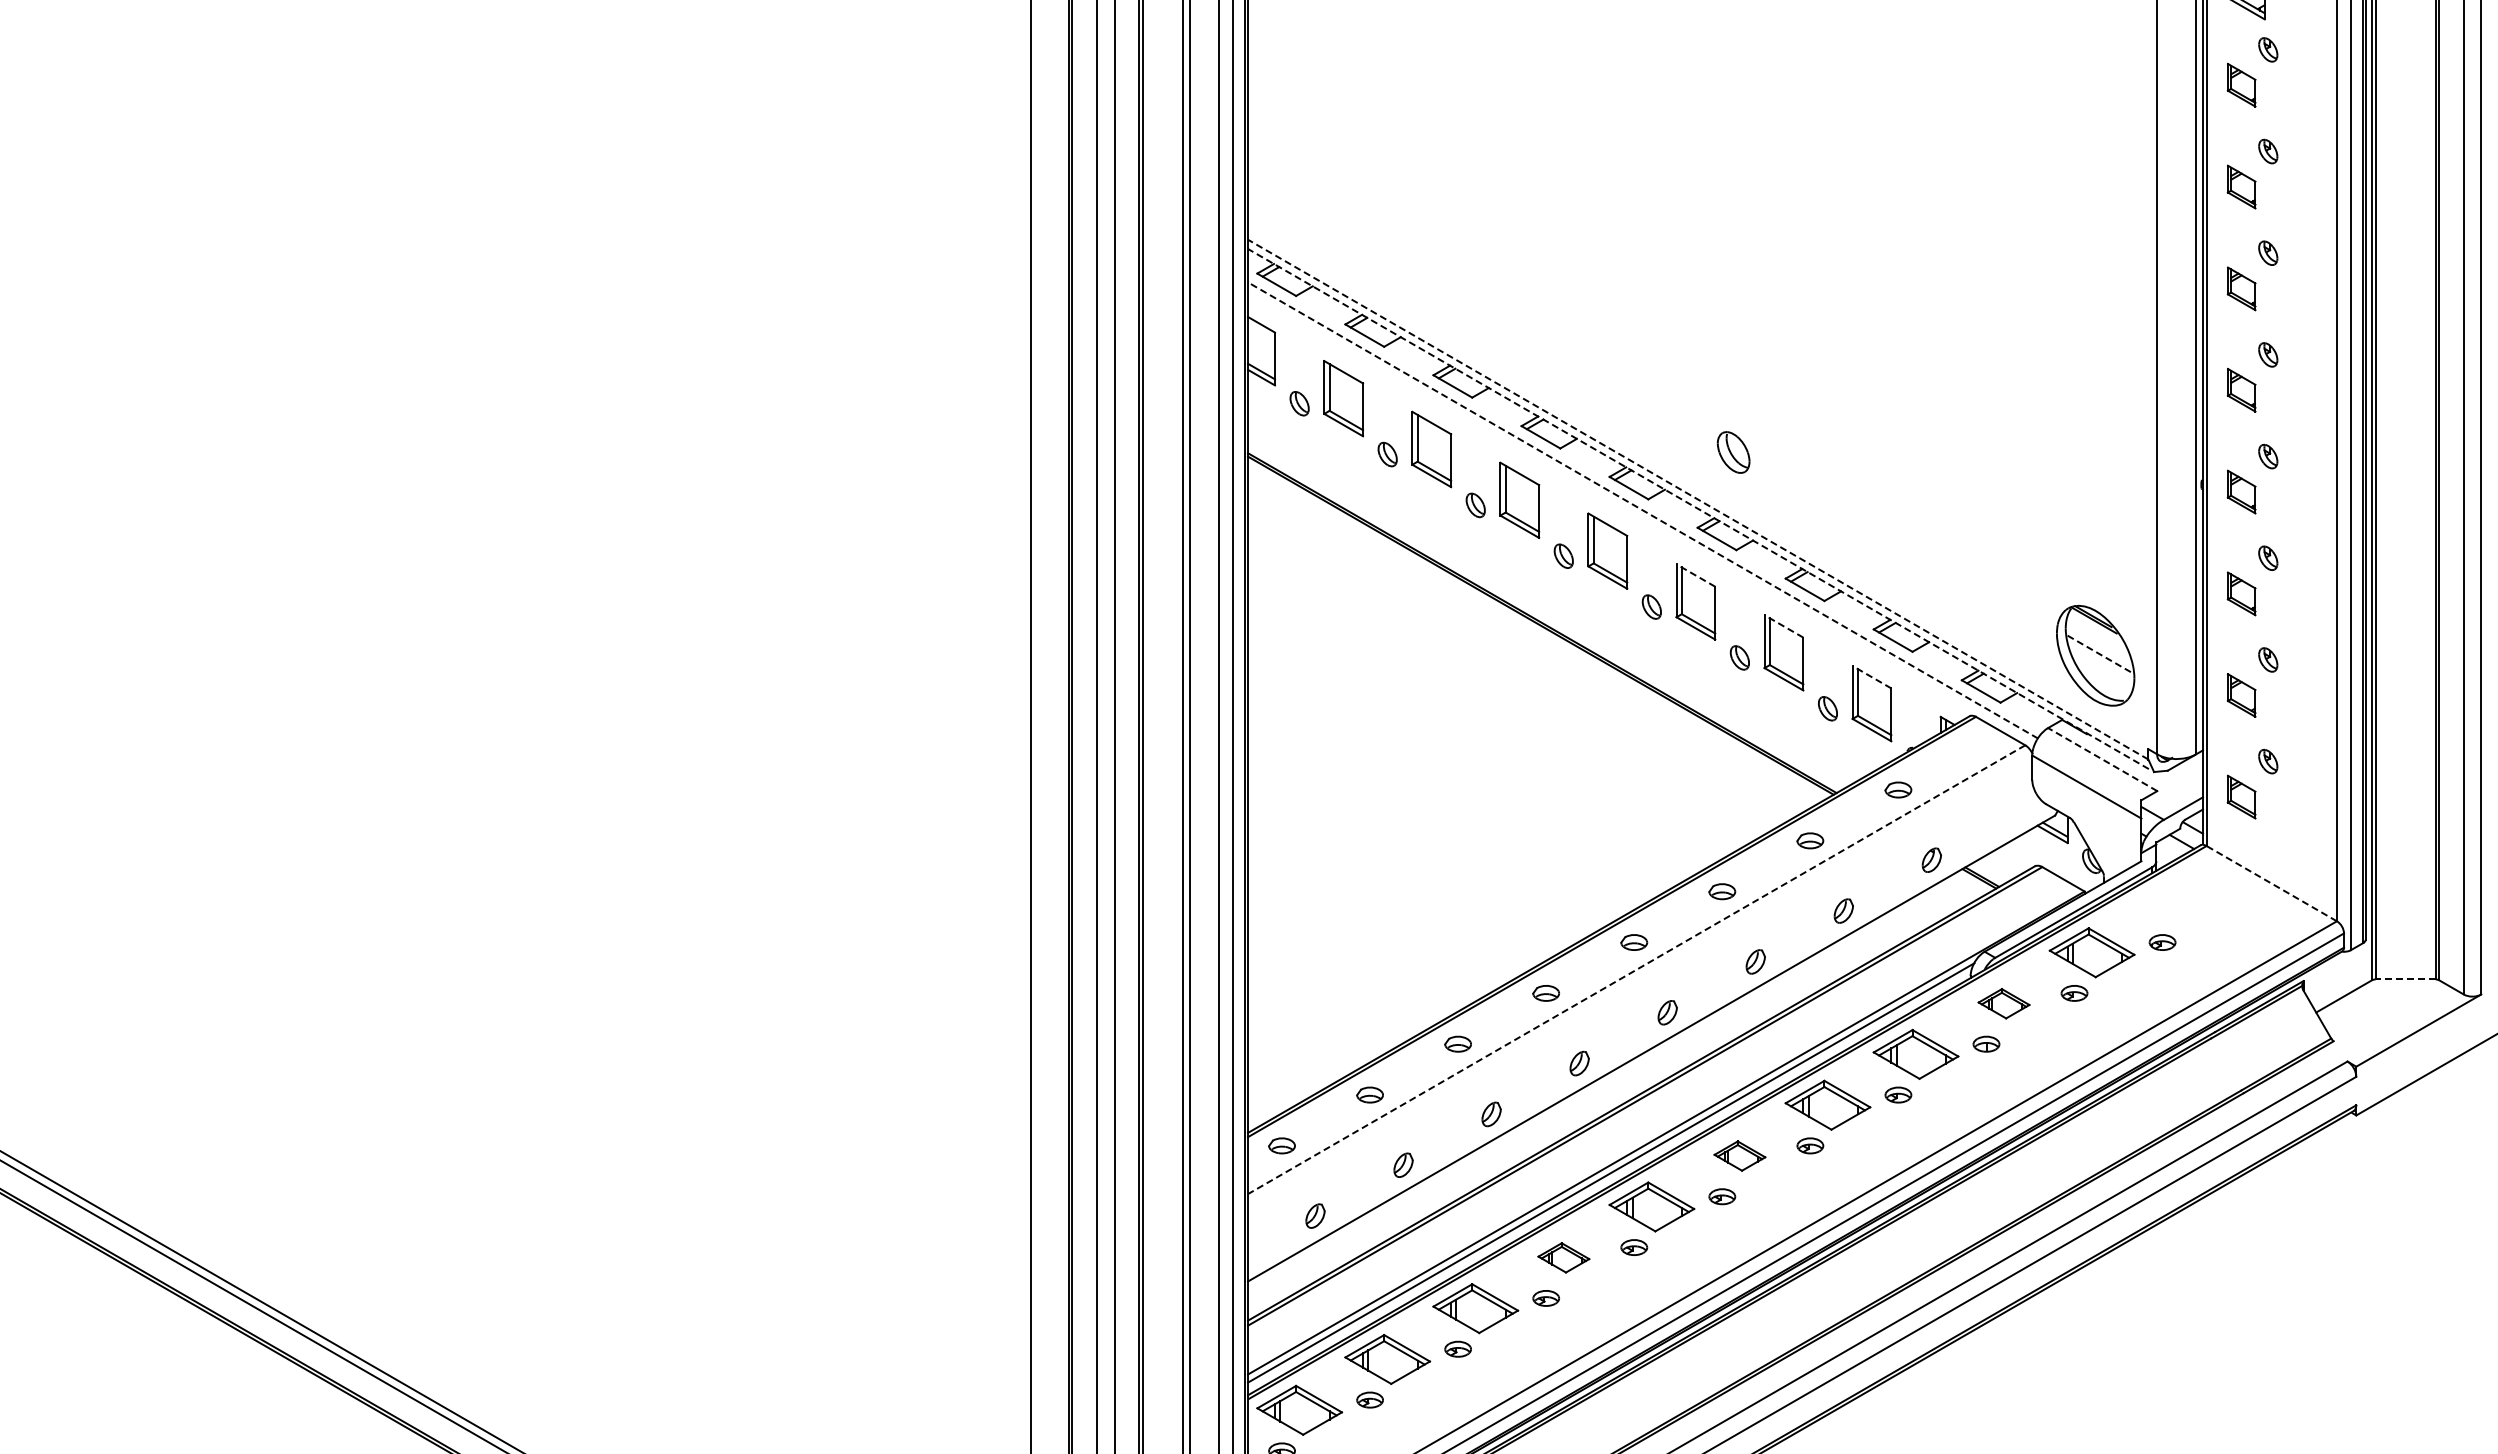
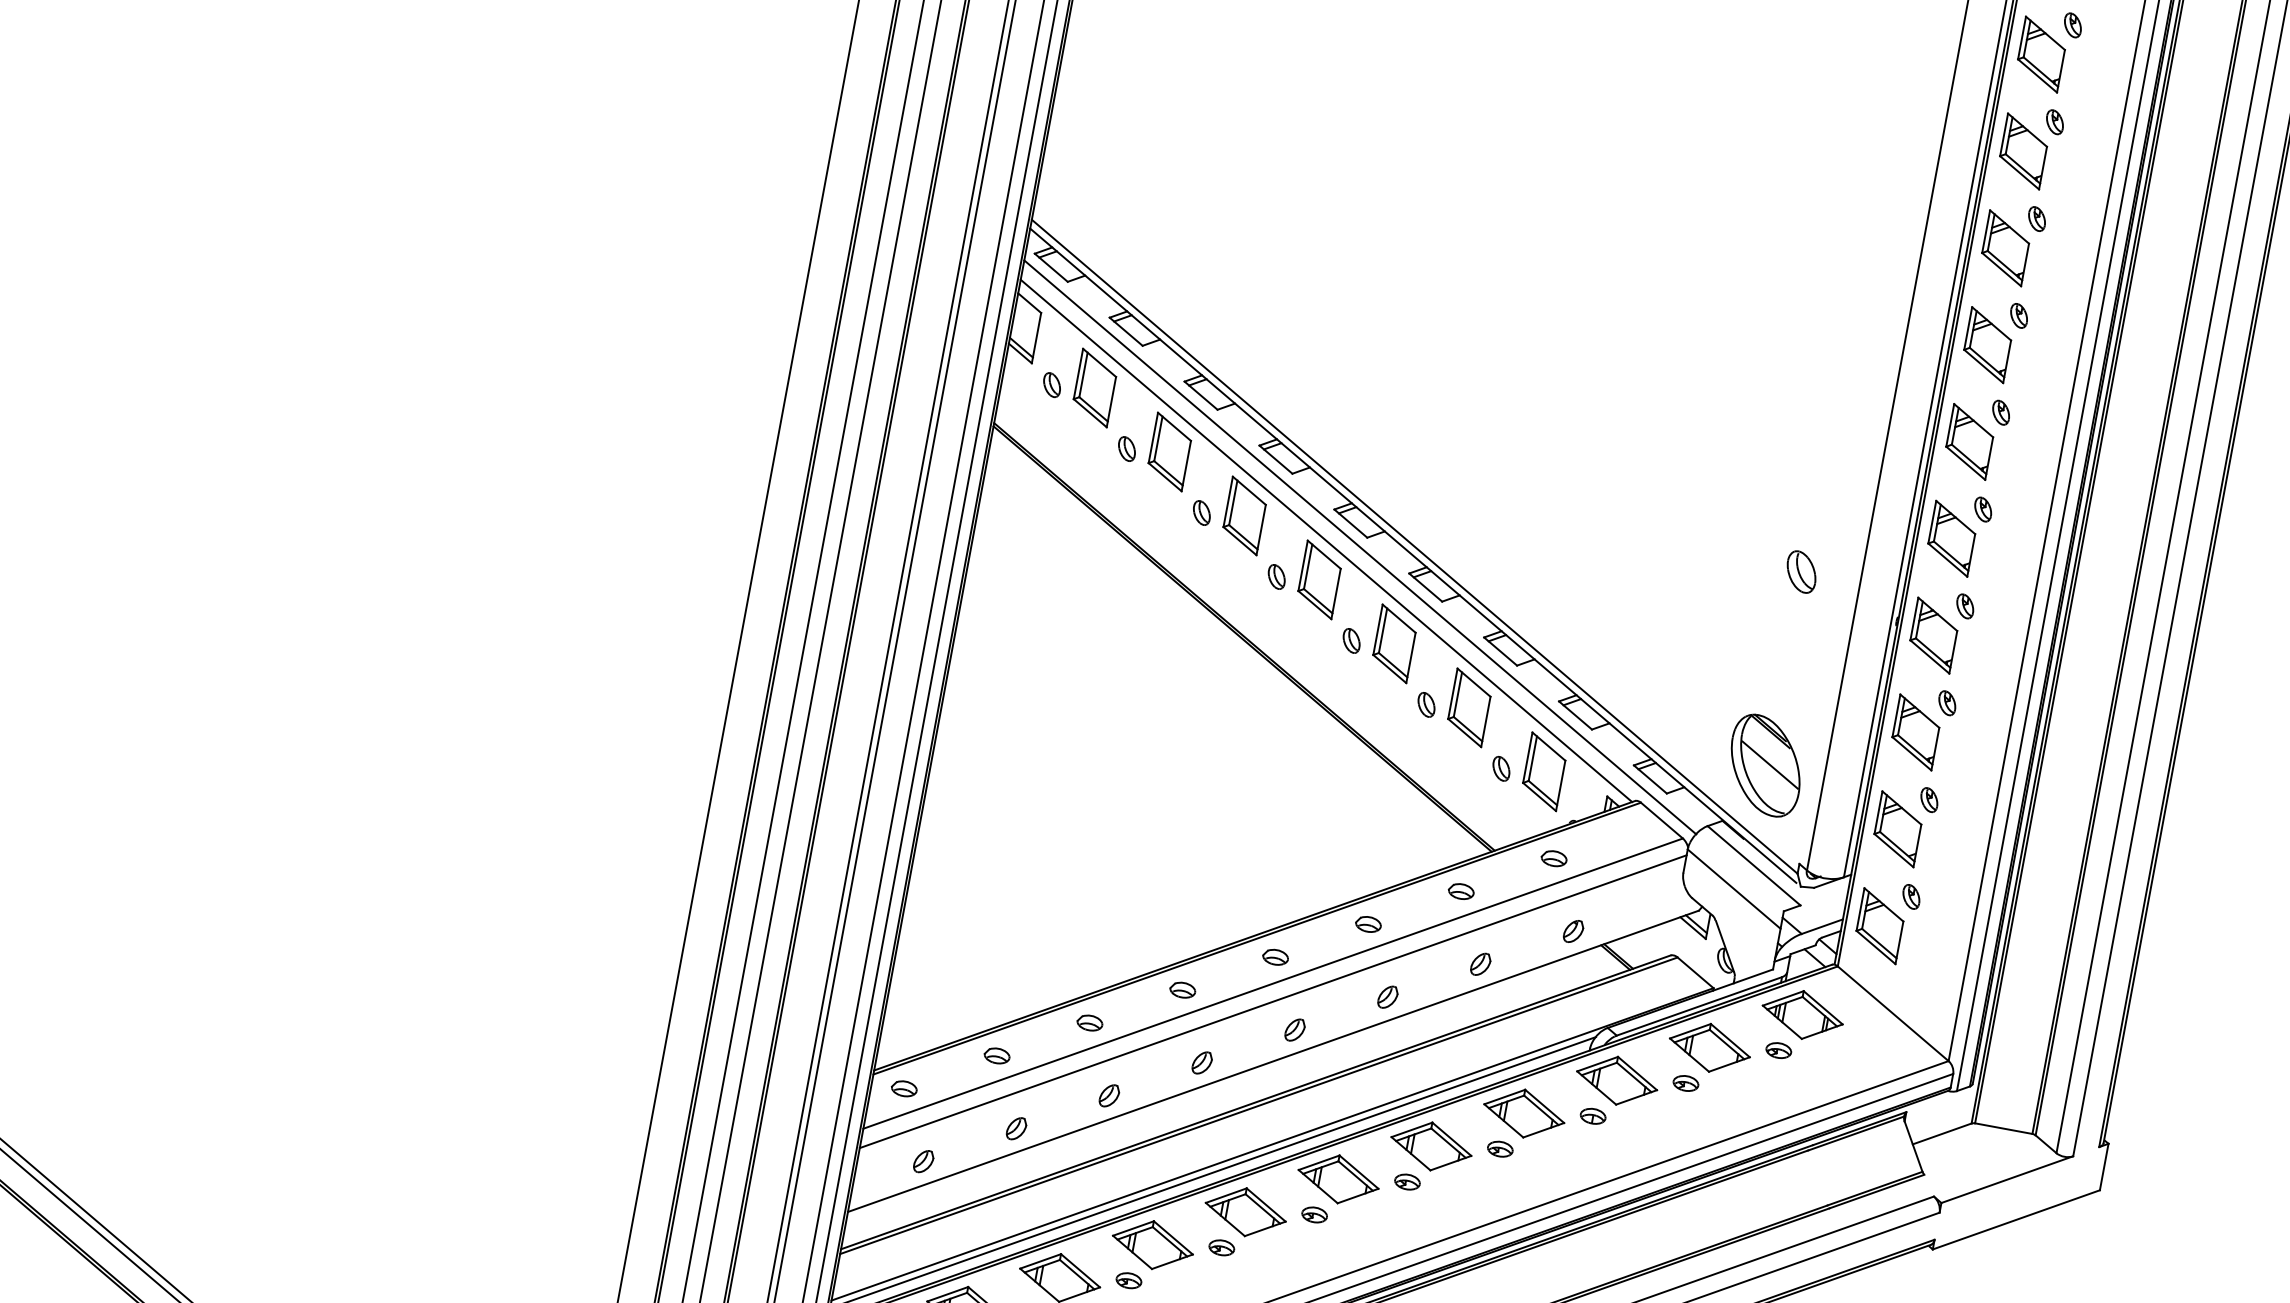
part: (2241, 84) -> (2005, 247), size x1.67
part: (2241, 186) -> (1987, 344), size x1.67
part: (2241, 288) -> (1969, 441), size x1.67
part: (2241, 389) -> (1951, 537), size x1.67
part: (1733, 452) -> (1801, 572), moved
part: (2241, 491) -> (1933, 634), size x1.67
line: (1698, 499) -> (1415, 546), dashed -> solid
line: (1697, 508) -> (1412, 555), dashed -> solid
line: (1607, 509) -> (1326, 540), added
line: (1642, 510) -> (1359, 547), dashed -> solid
line: (1695, 575) -> (1398, 618), dashed -> solid
part: (2241, 593) -> (1915, 732), size x1.67
line: (1783, 626) -> (1473, 682), dashed -> solid
line: (2100, 654) -> (1770, 765), dashed -> solid
line: (1871, 677) -> (1548, 746), dashed -> solid
part: (2241, 695) -> (1897, 829), size x1.67
line: (2102, 759) -> (1753, 865), dashed -> solid
part: (2241, 796) -> (1879, 925), size x1.67
line: (2271, 883) -> (1892, 1013), dashed -> solid
part: (2179, 901) -> (1802, 1014), added
line: (1636, 969) -> (1273, 983), dashed -> solid
line: (2405, 979) -> (2003, 1128), dashed -> solid
line: (1640, 987) -> (1273, 1001), added
part: (2003, 1003) -> (1616, 1080), size x1.67
part: (1739, 1155) -> (1338, 1178), size x1.67
part: (1563, 1257) -> (1152, 1244), size x1.67

